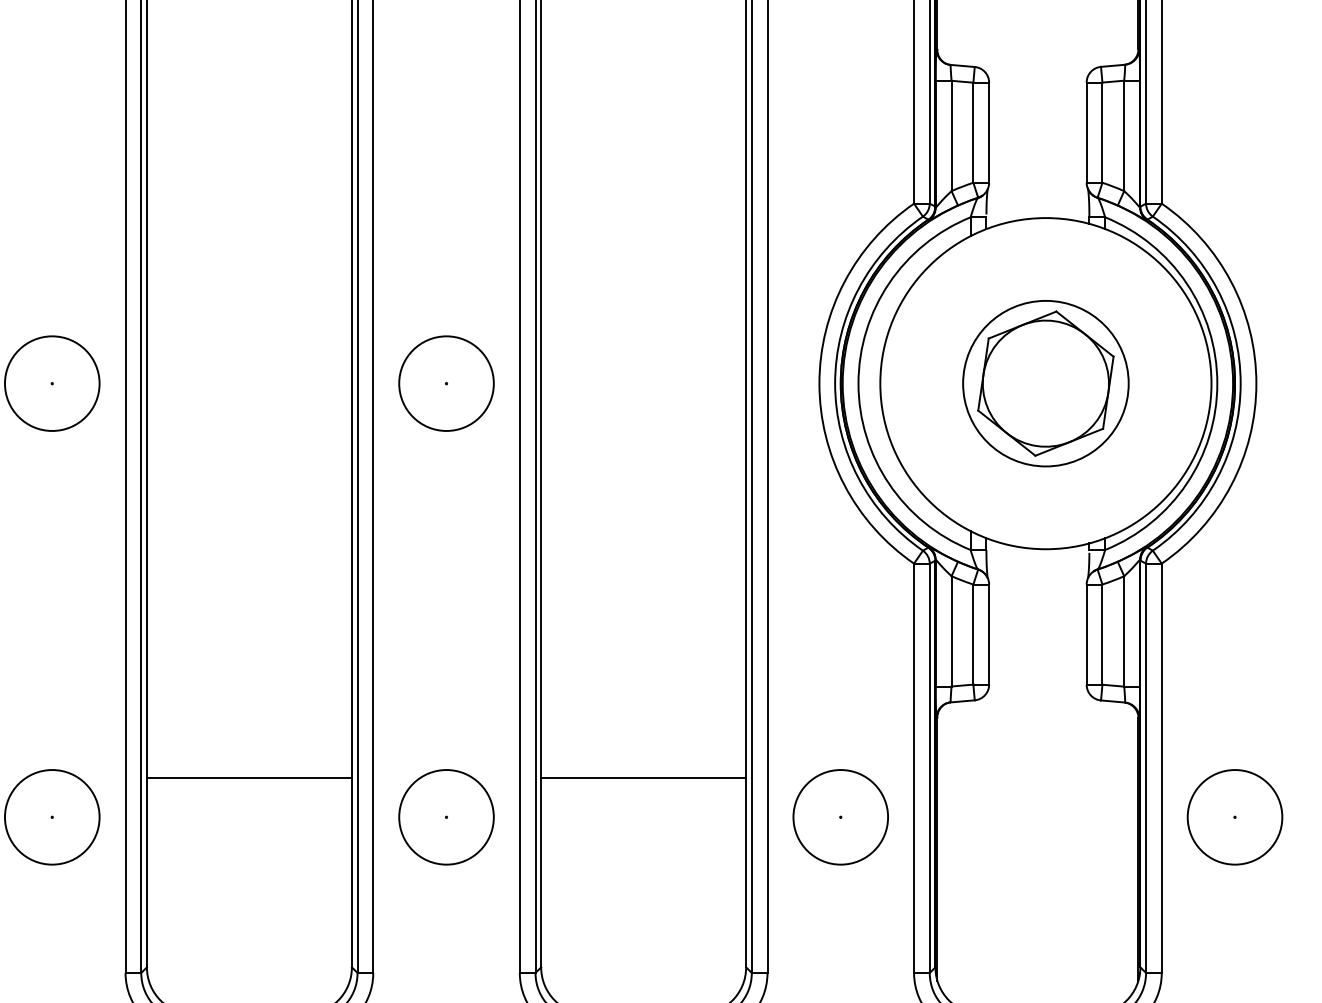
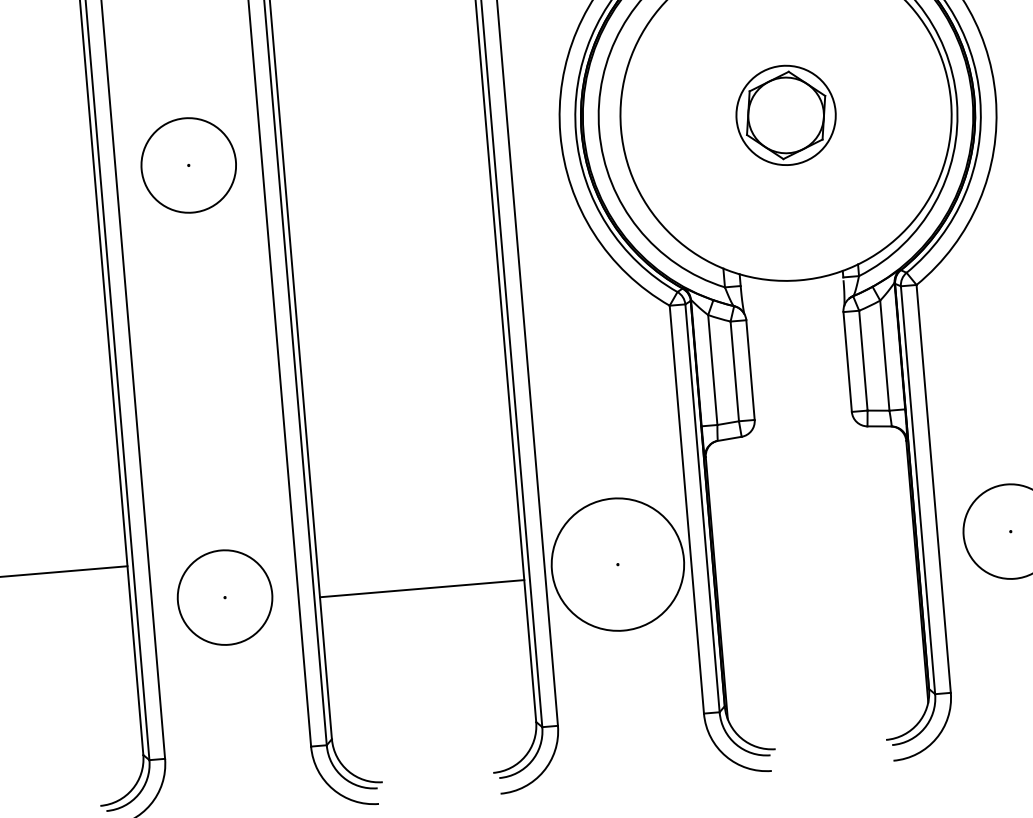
part: (1045, 383) -> (785, 115), size x0.6
line: (643, 777) -> (421, 588), moved
circle: (840, 817) -> (617, 564), size x1.4

